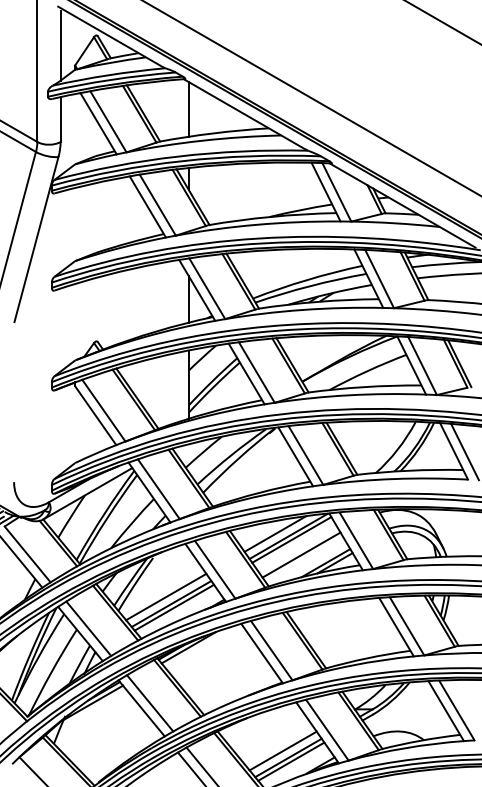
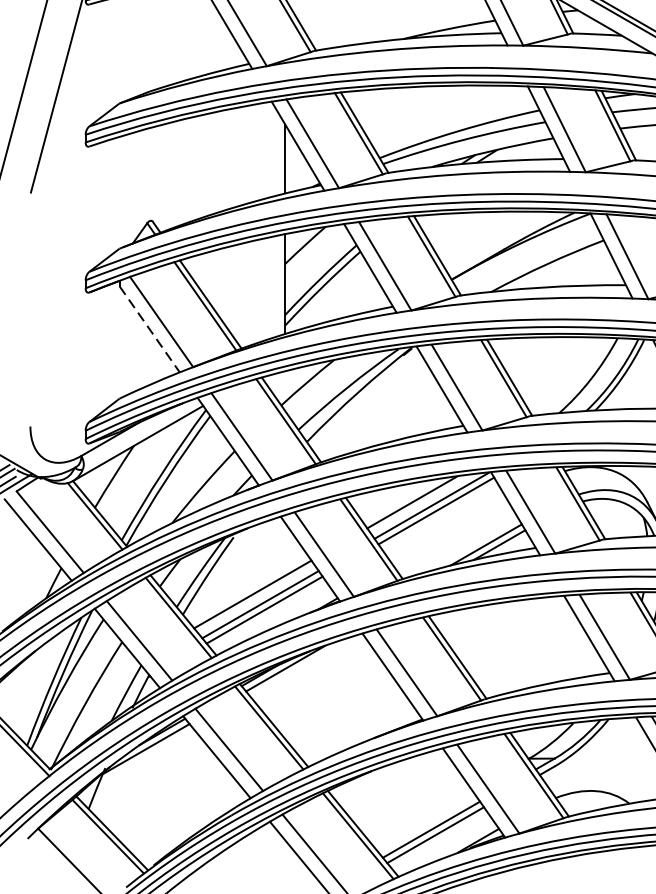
line: (95, 415) -> (149, 329), solid -> dashed
line: (301, 554) -> (450, 532), removed
line: (282, 750) -> (422, 818), removed

